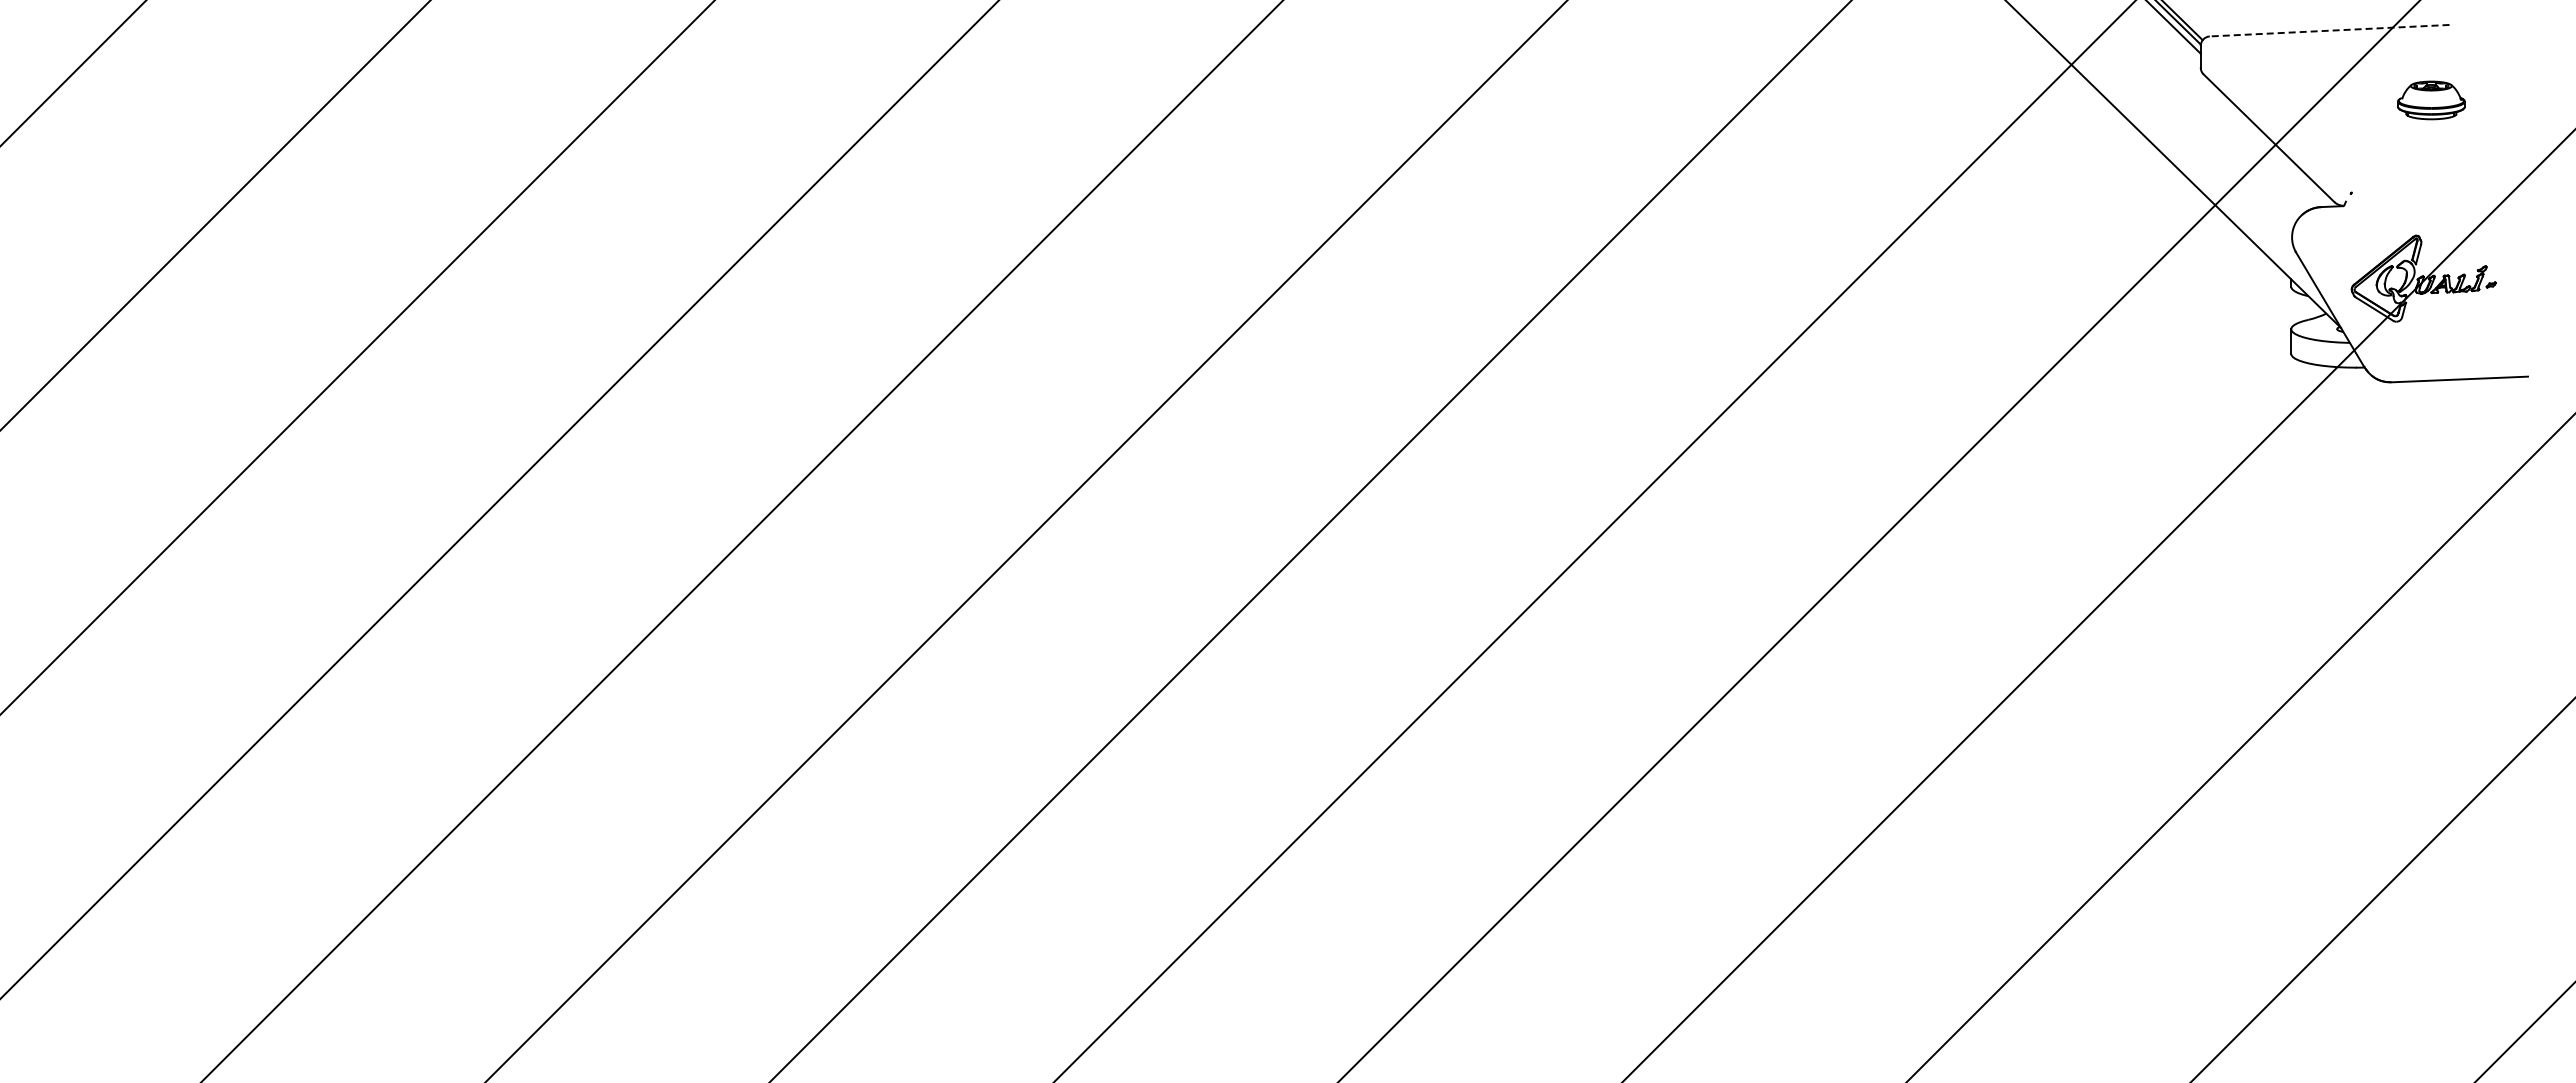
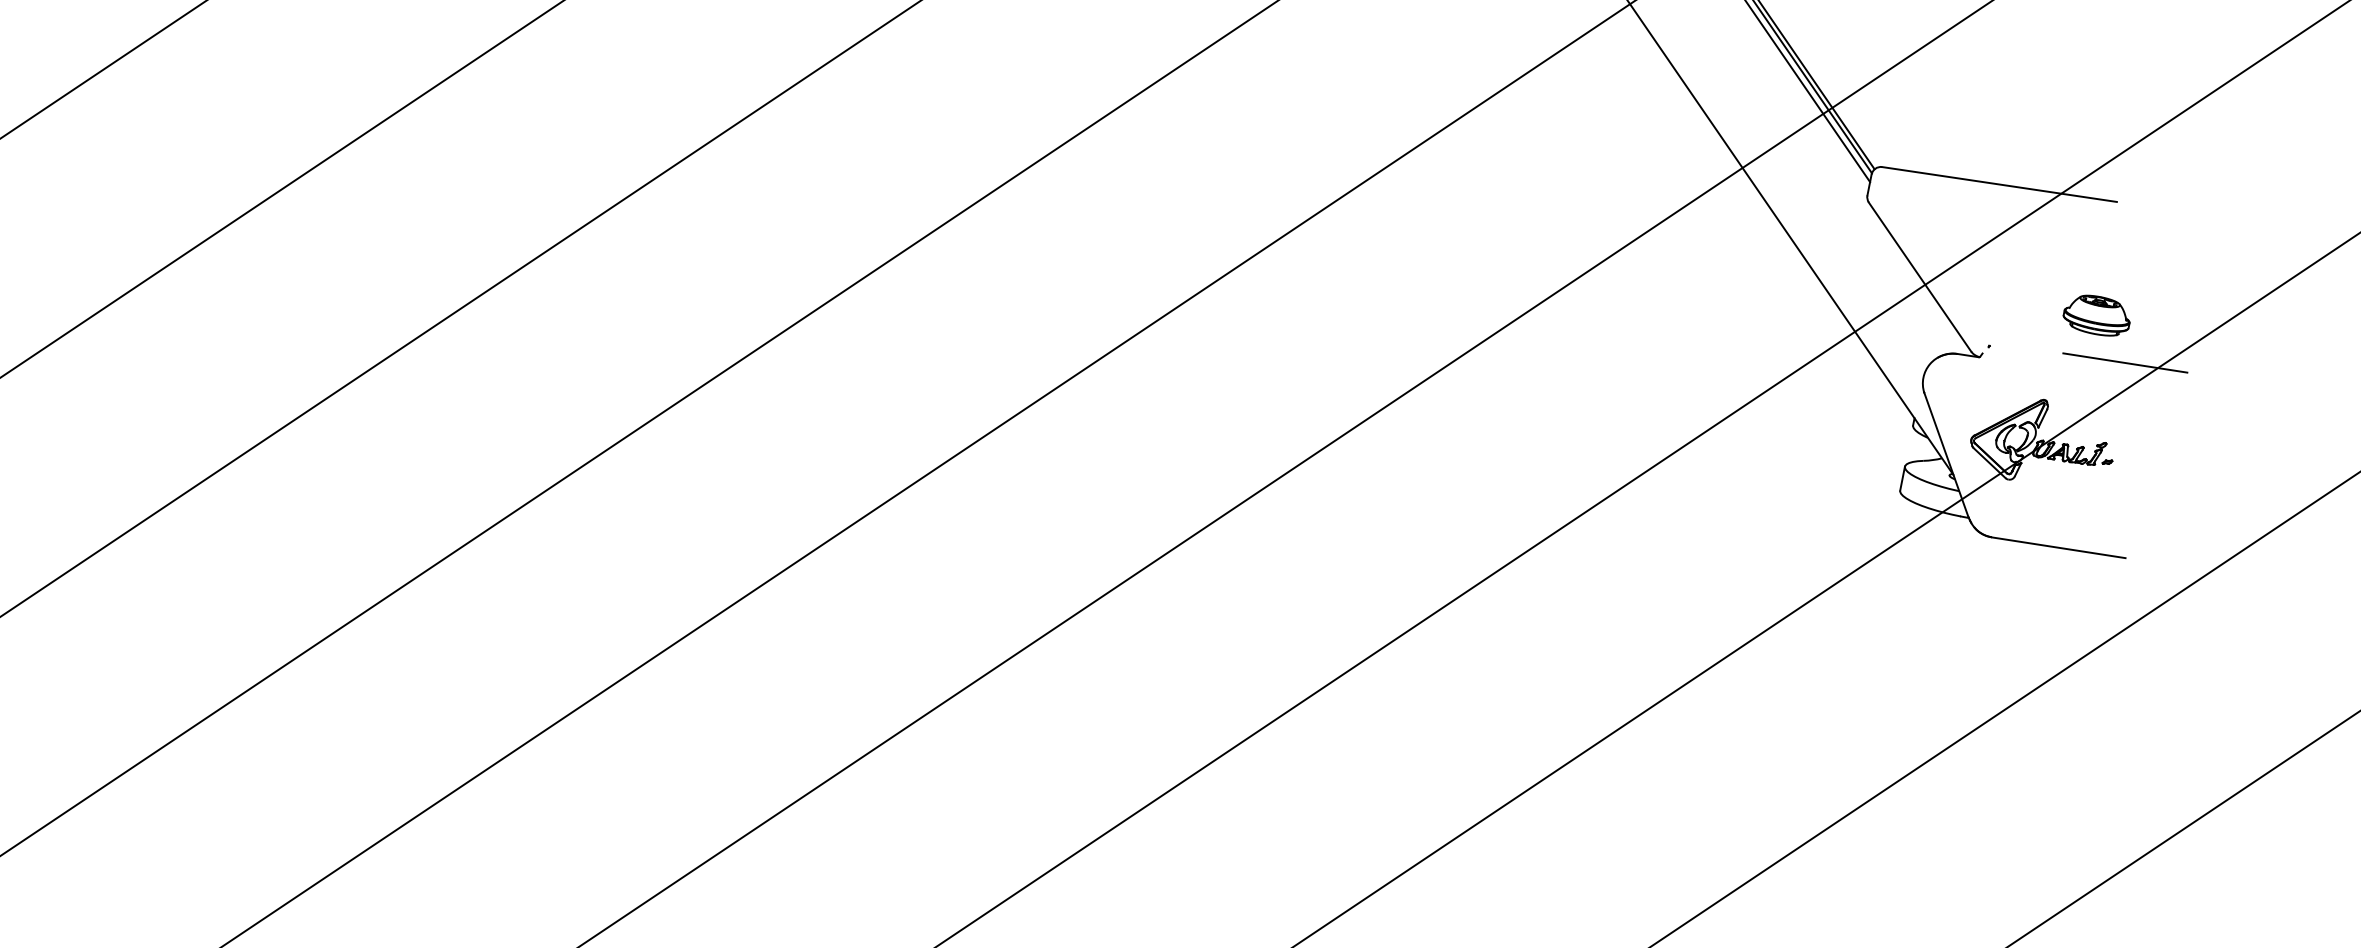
line: (2329, 30) -> (1999, 184), dashed -> solid
part: (2431, 100) -> (2097, 315), moved
line: (2489, 182) -> (2125, 362), added

